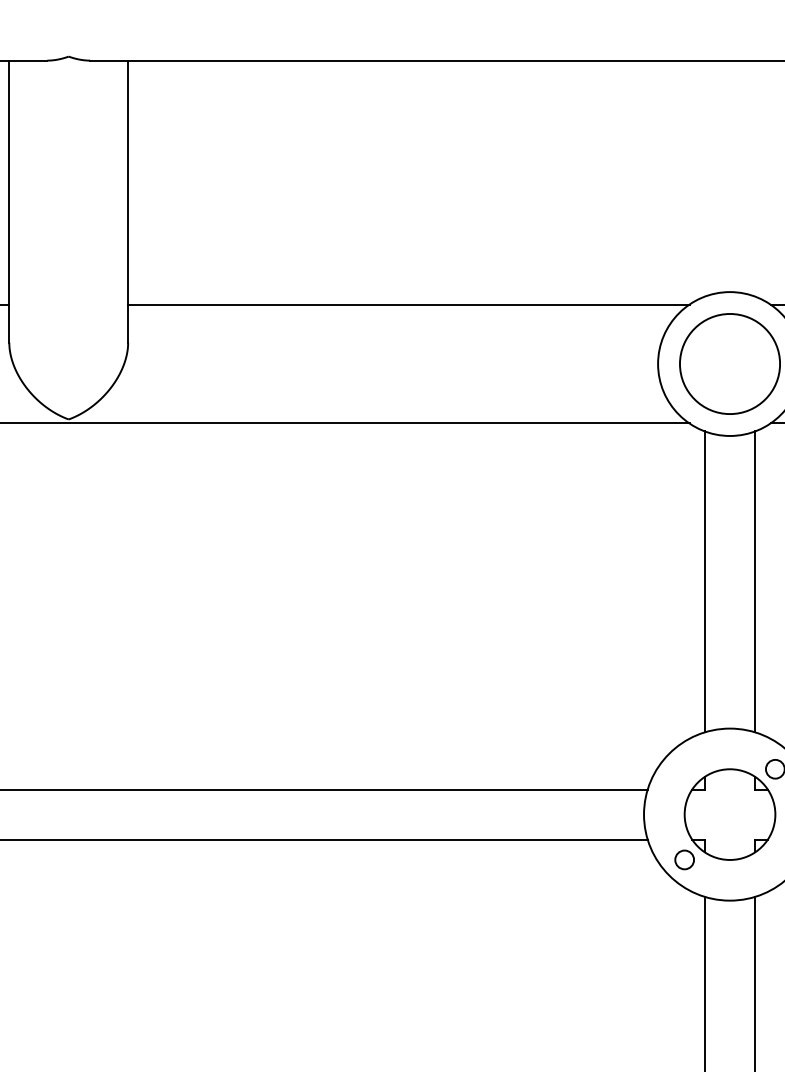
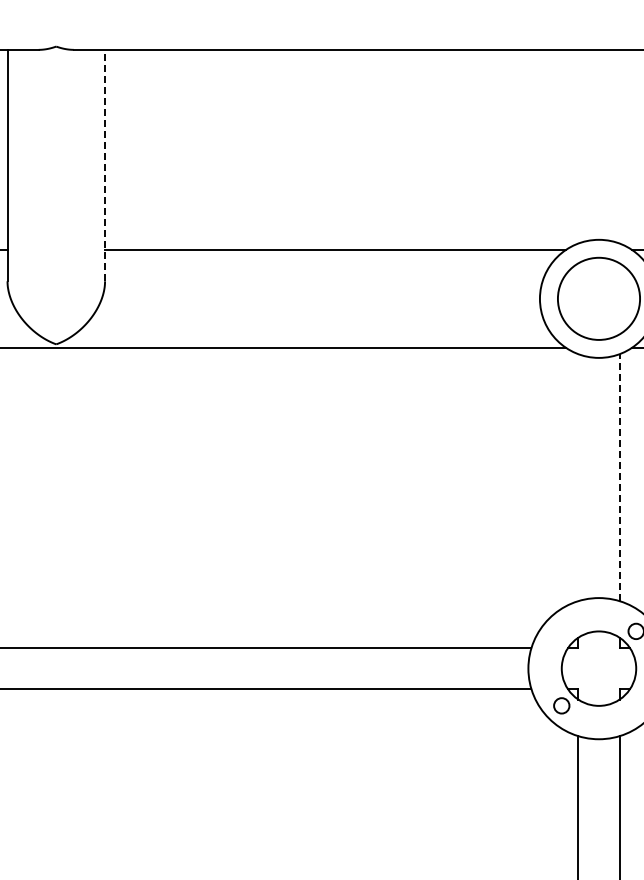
line: (128, 201) -> (105, 165), solid -> dashed
line: (705, 581) -> (578, 477), removed
line: (755, 581) -> (619, 477), solid -> dashed

